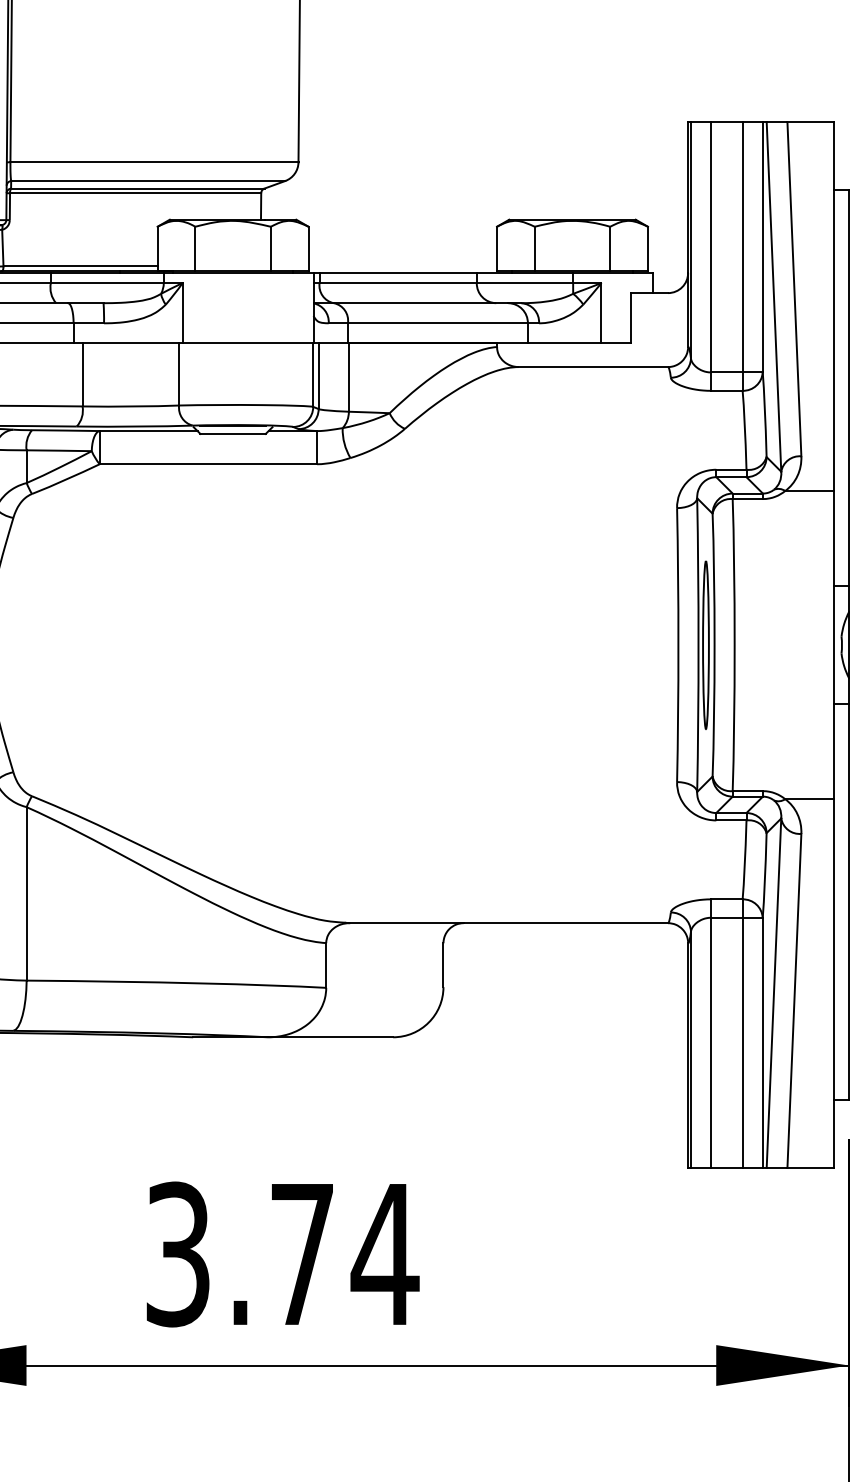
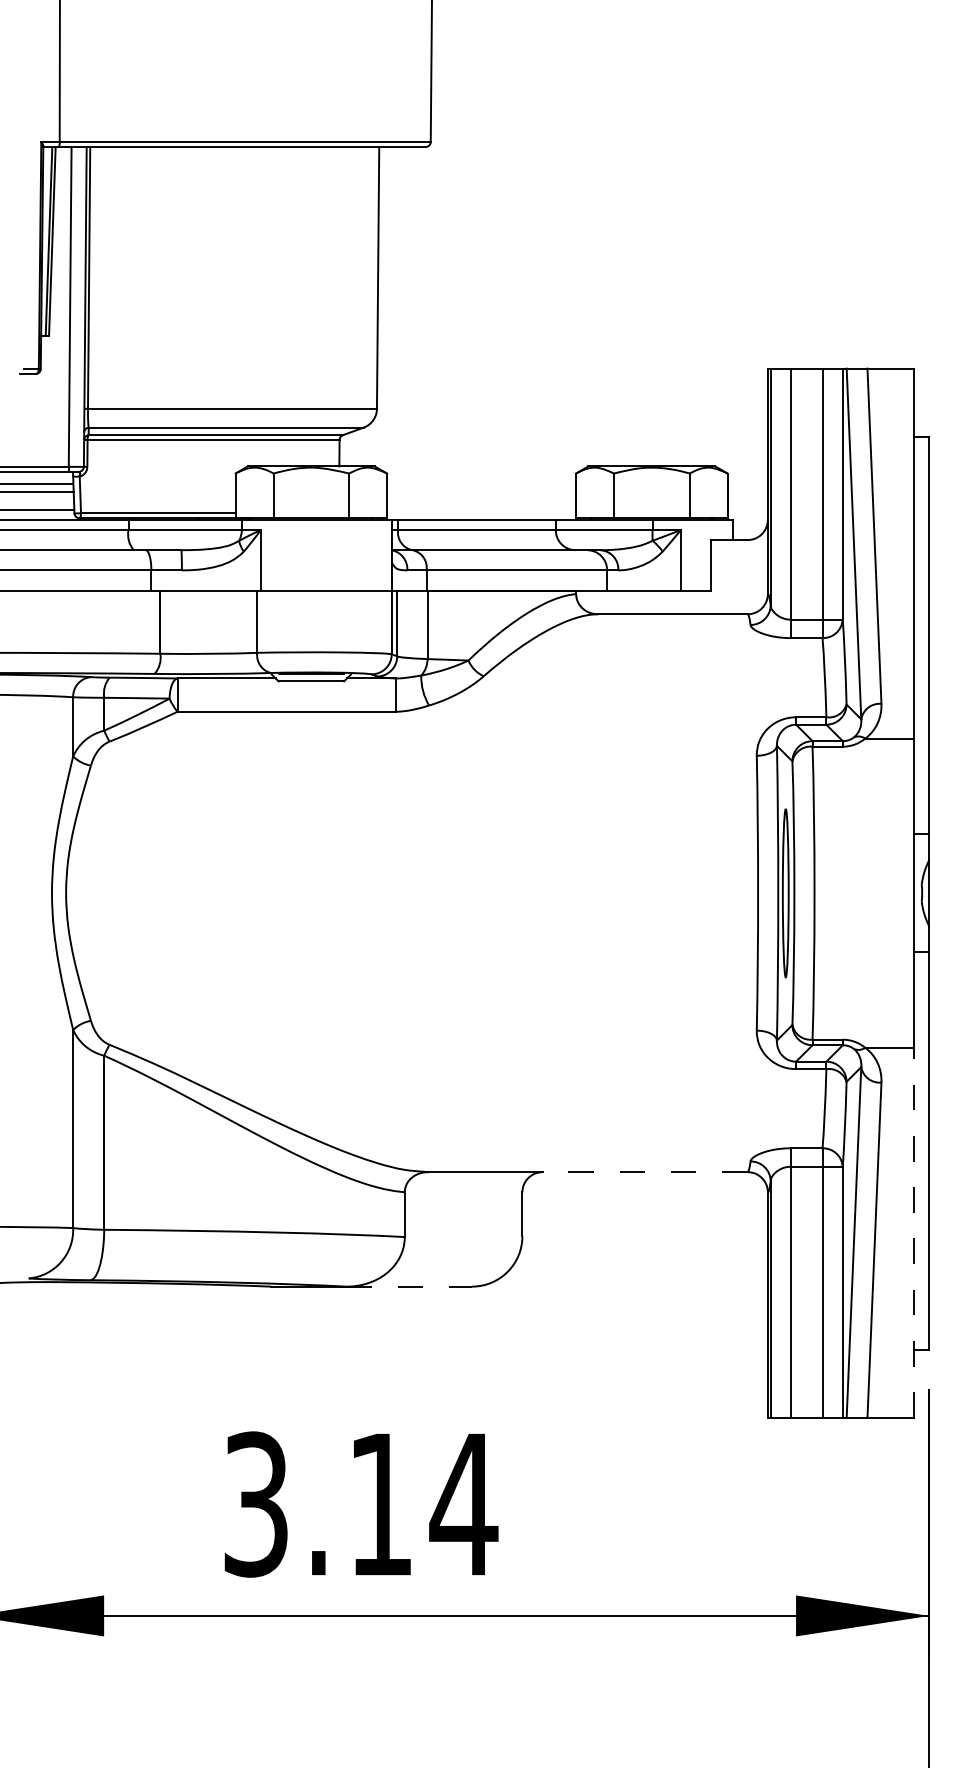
line: (565, 923) -> (644, 1172), solid -> dashed
line: (834, 983) -> (914, 1232), solid -> dashed
line: (330, 1037) -> (409, 1286), solid -> dashed
text: (302, 1254) -> (380, 1504), 3.74 -> 3.14

